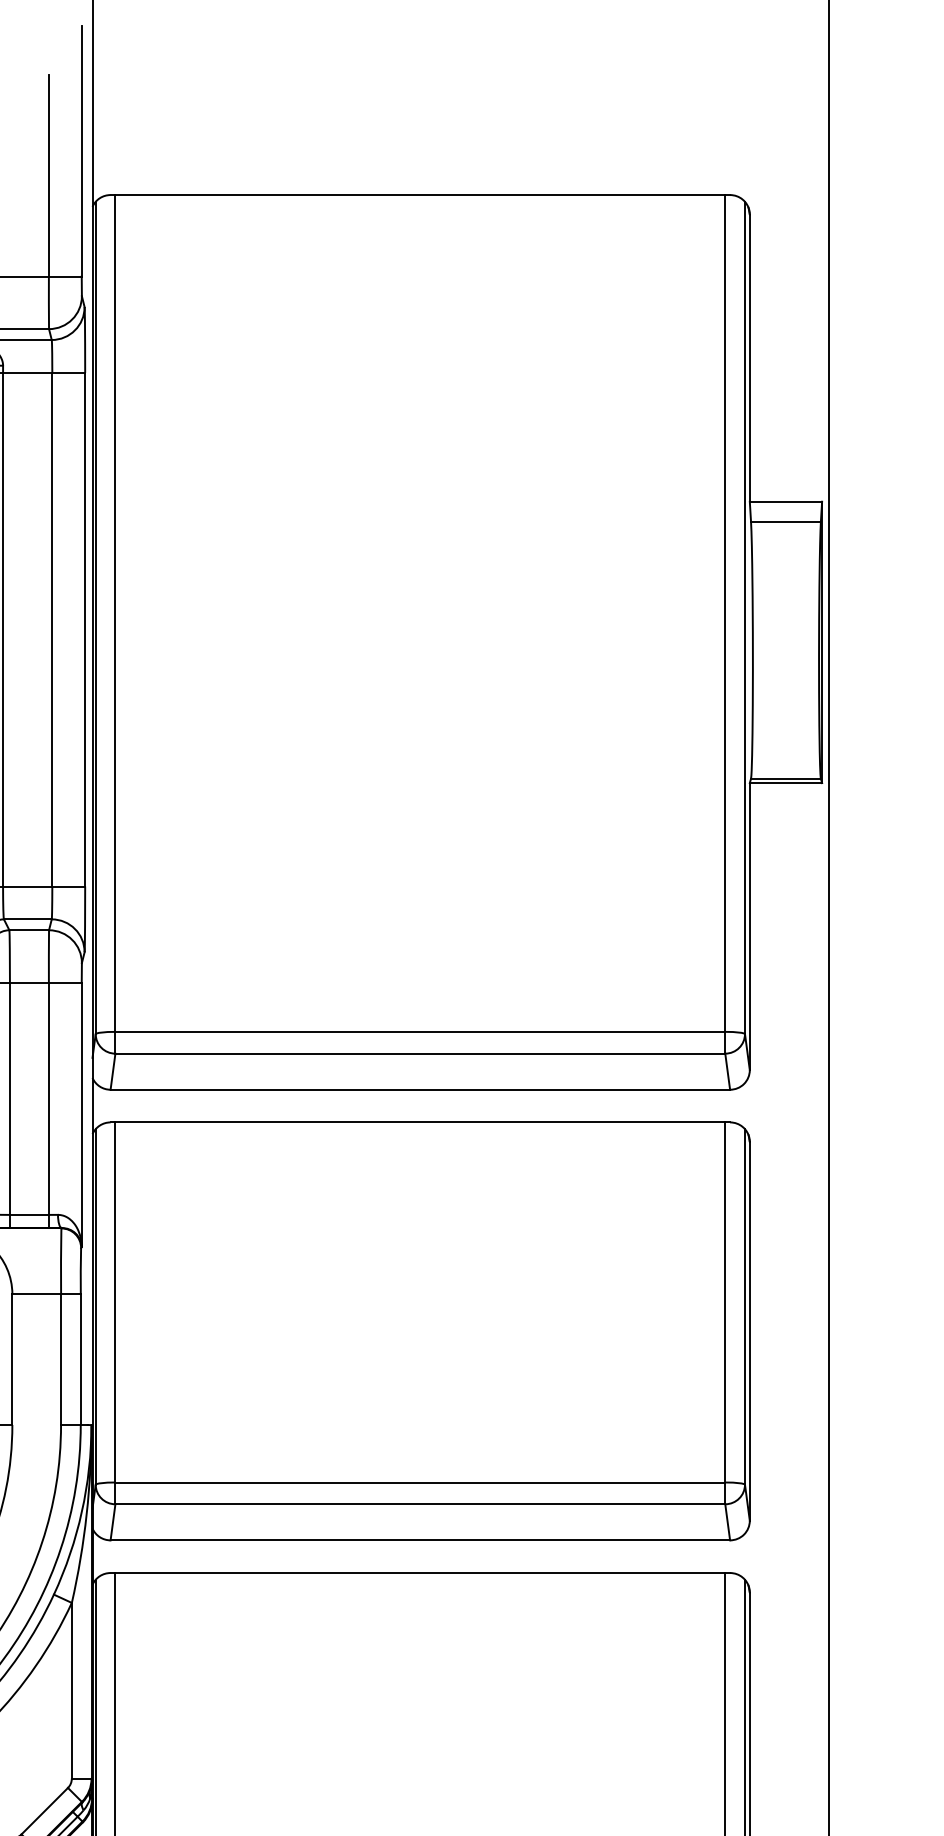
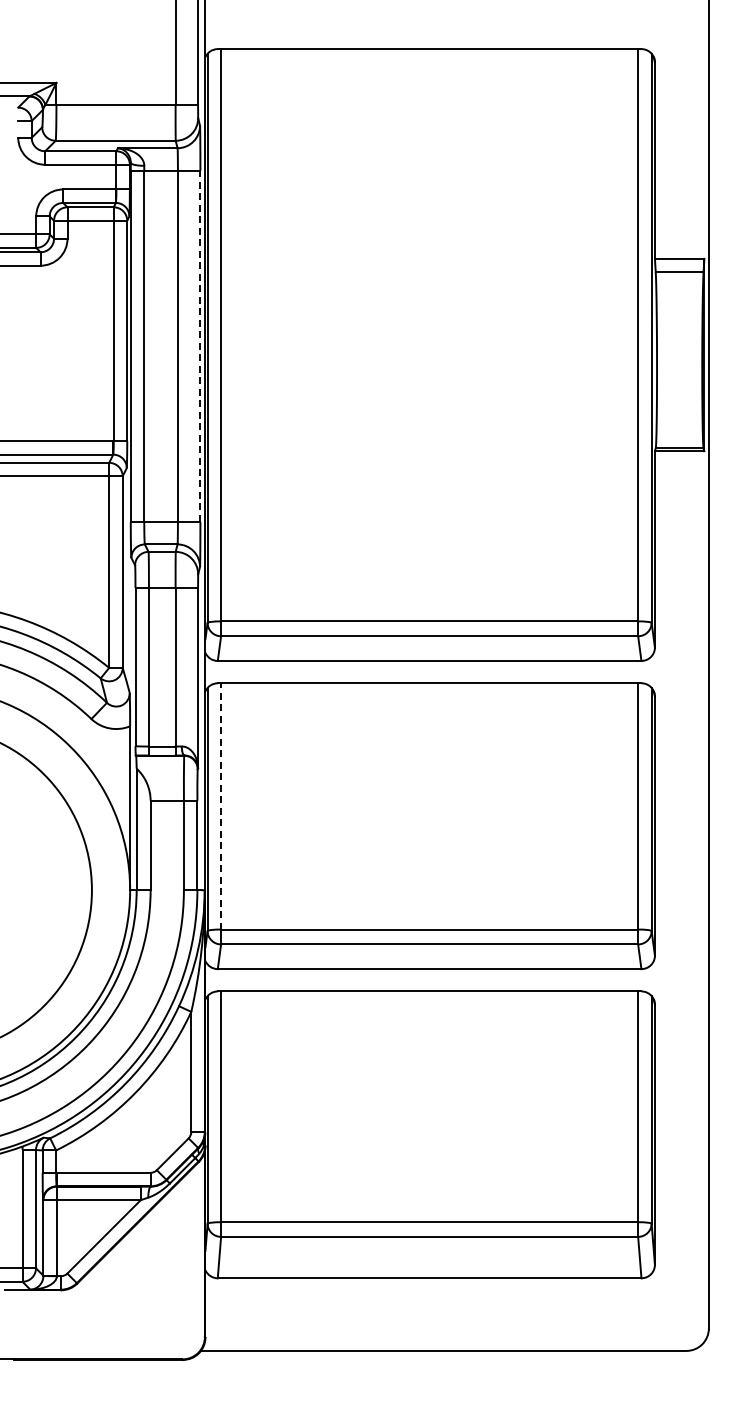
line: (85, 629) -> (200, 346), solid -> dashed
line: (116, 1301) -> (221, 805), solid -> dashed

